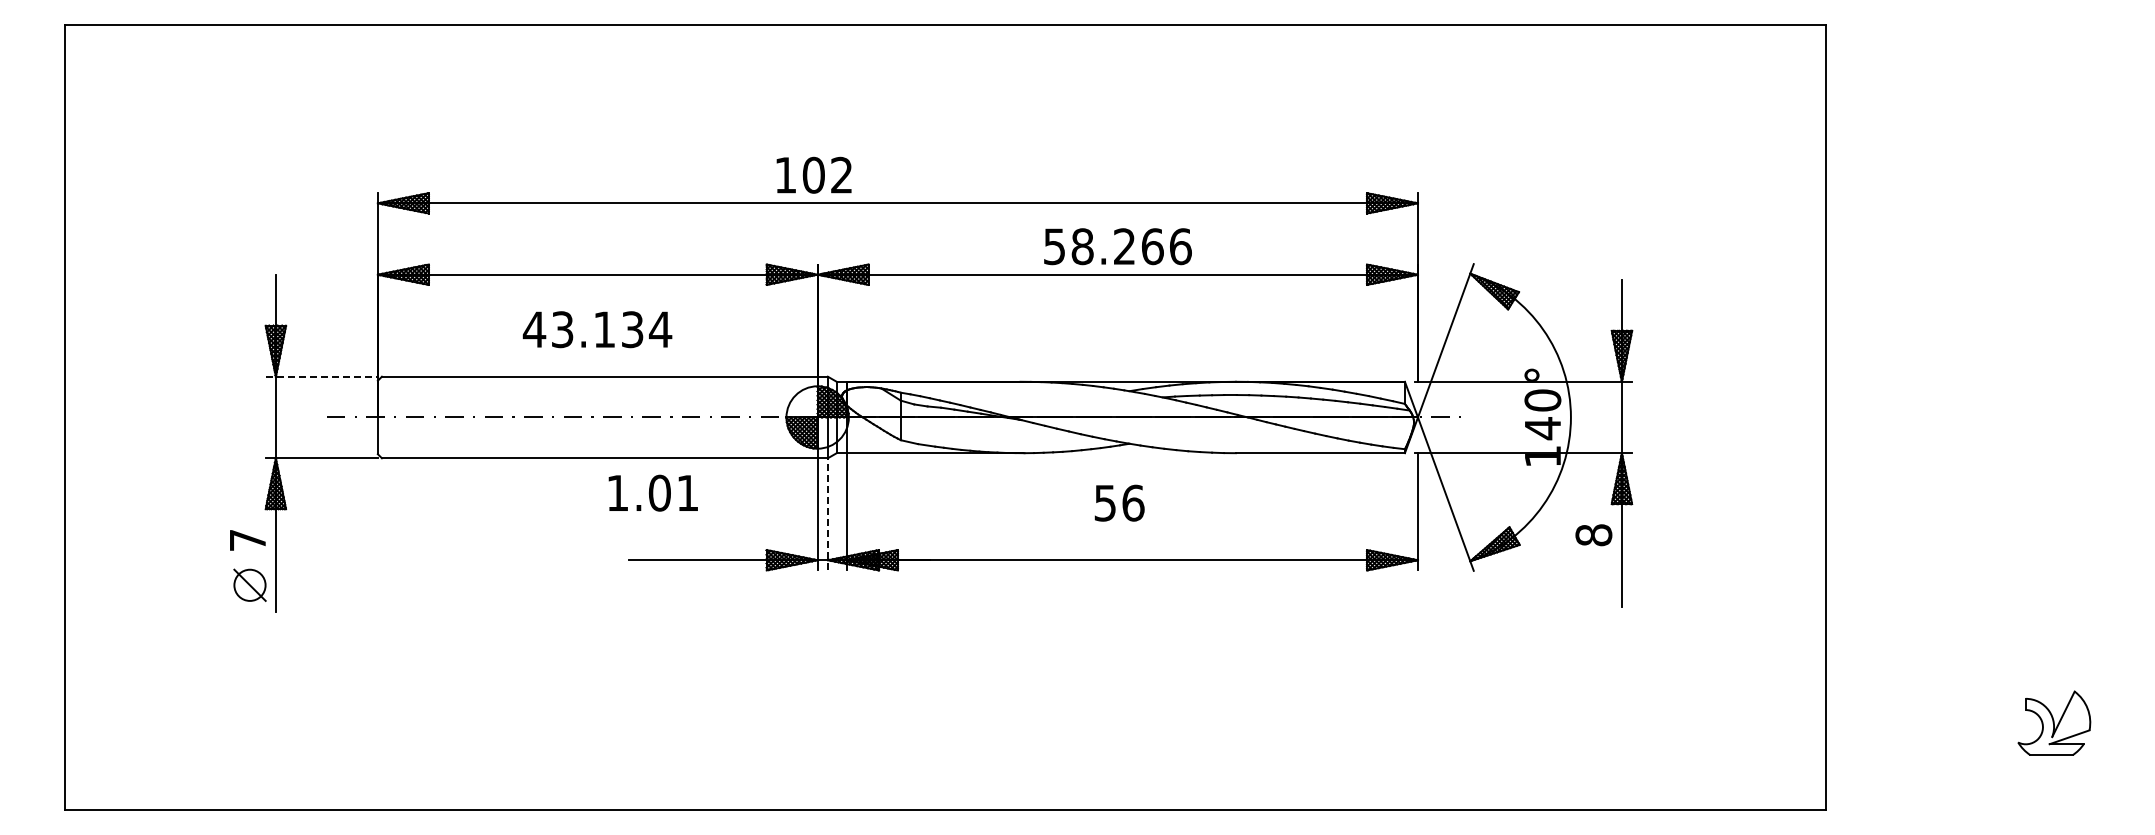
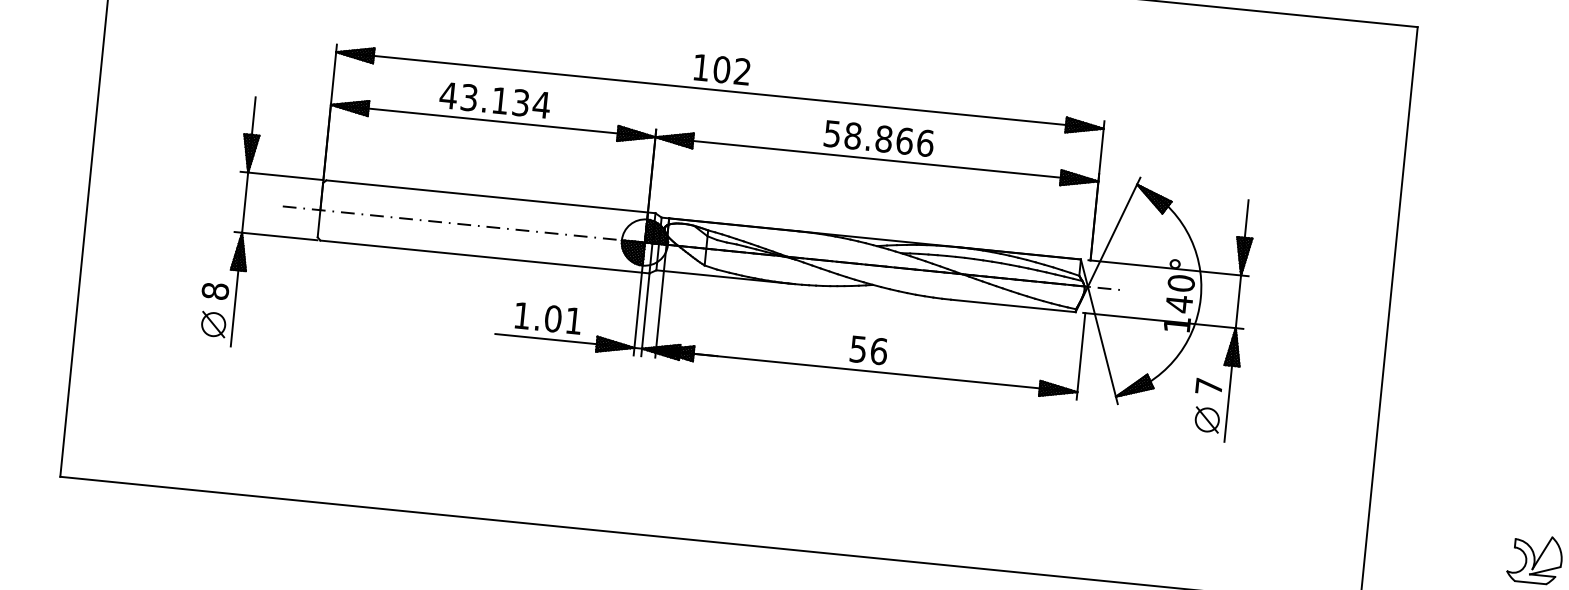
text: (813, 174) -> (721, 69), moved
text: (1124, 246) -> (883, 138), 58.266 -> 58.866
text: (597, 329) -> (495, 100), moved
line: (322, 376) -> (282, 175), dashed -> solid
text: (652, 492) -> (547, 317), moved
text: (1119, 502) -> (868, 349), moved
line: (827, 513) -> (645, 314), dashed -> solid
text: (1593, 535) -> (1208, 386), 8 -> 7
text: (247, 540) -> (215, 291), 7 -> 8
part: (1595, 579) -> (1206, 419), added

